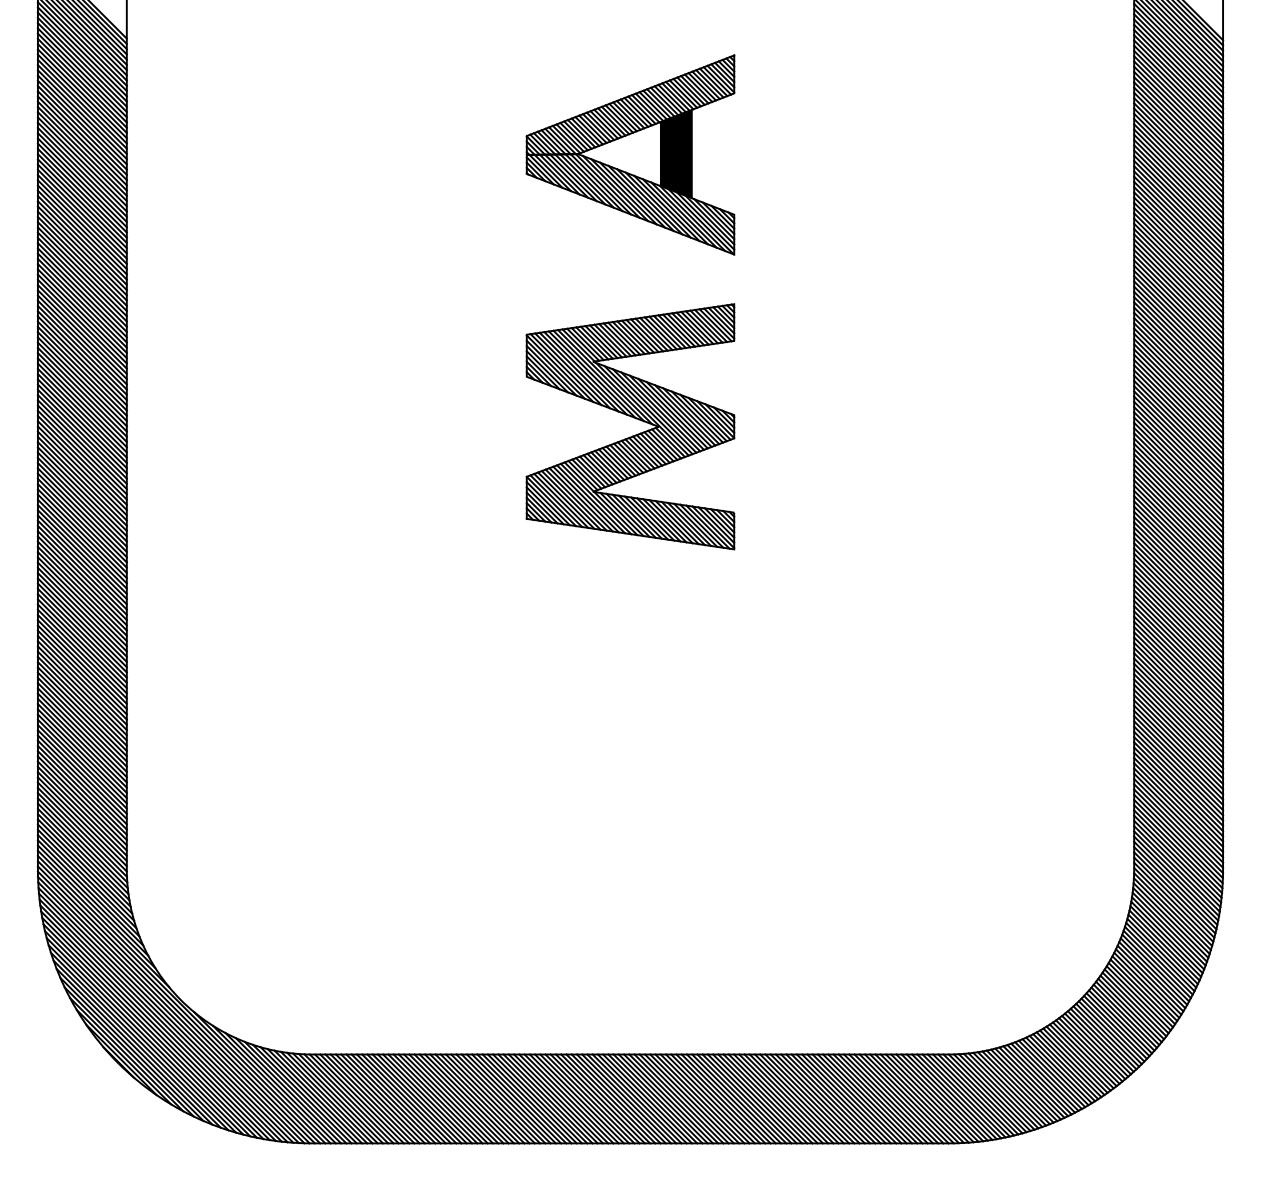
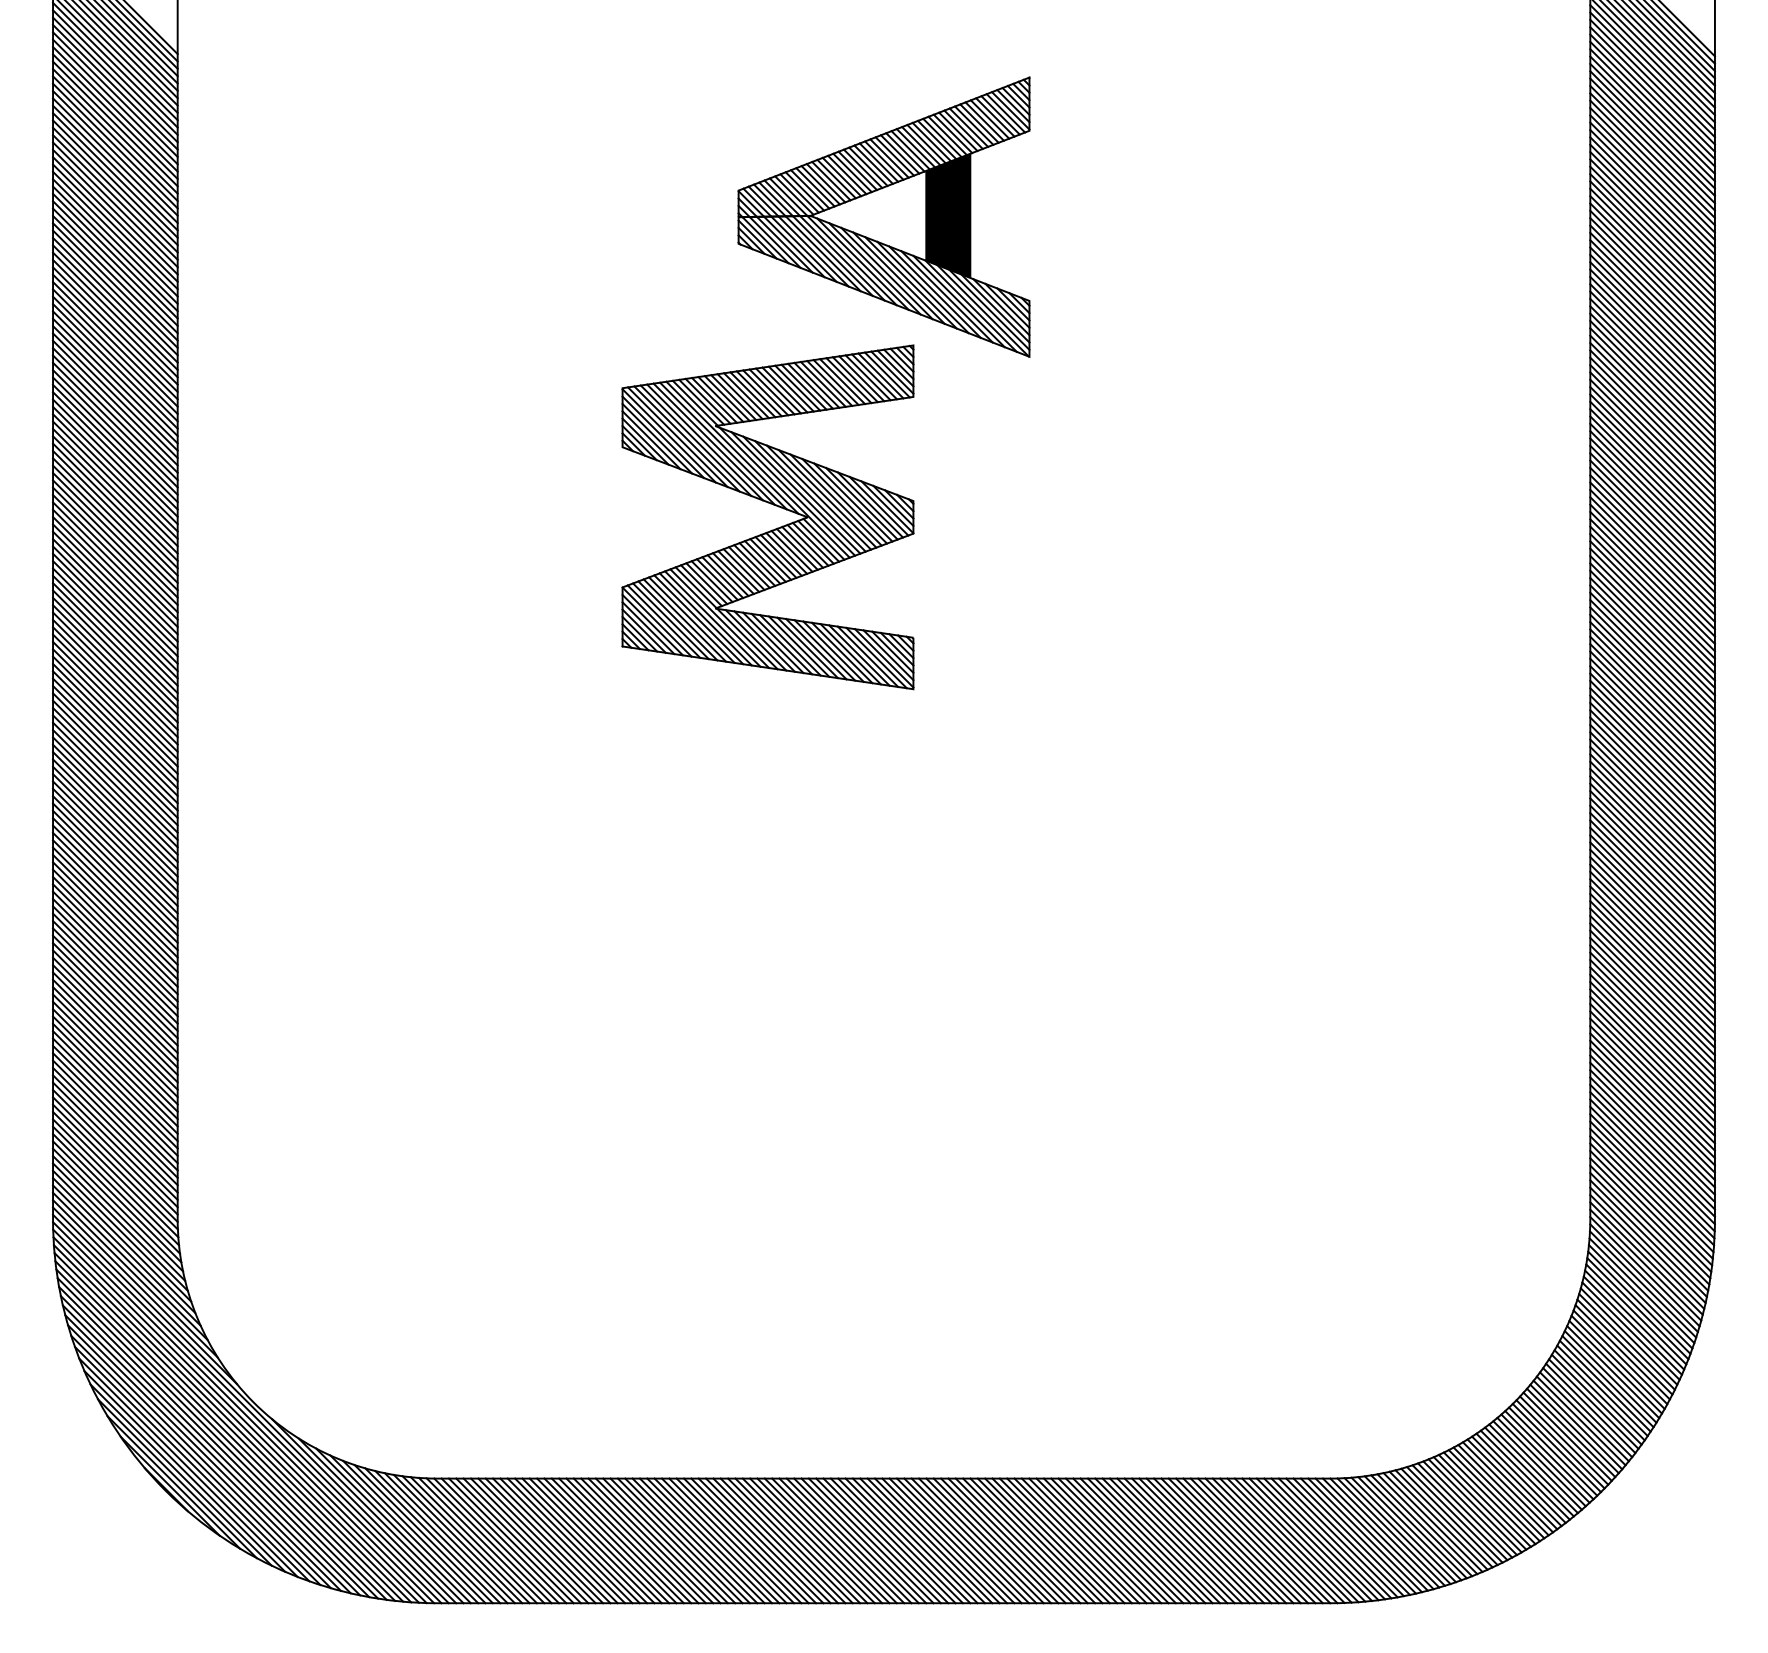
part: (632, 435) -> (771, 529), moved

